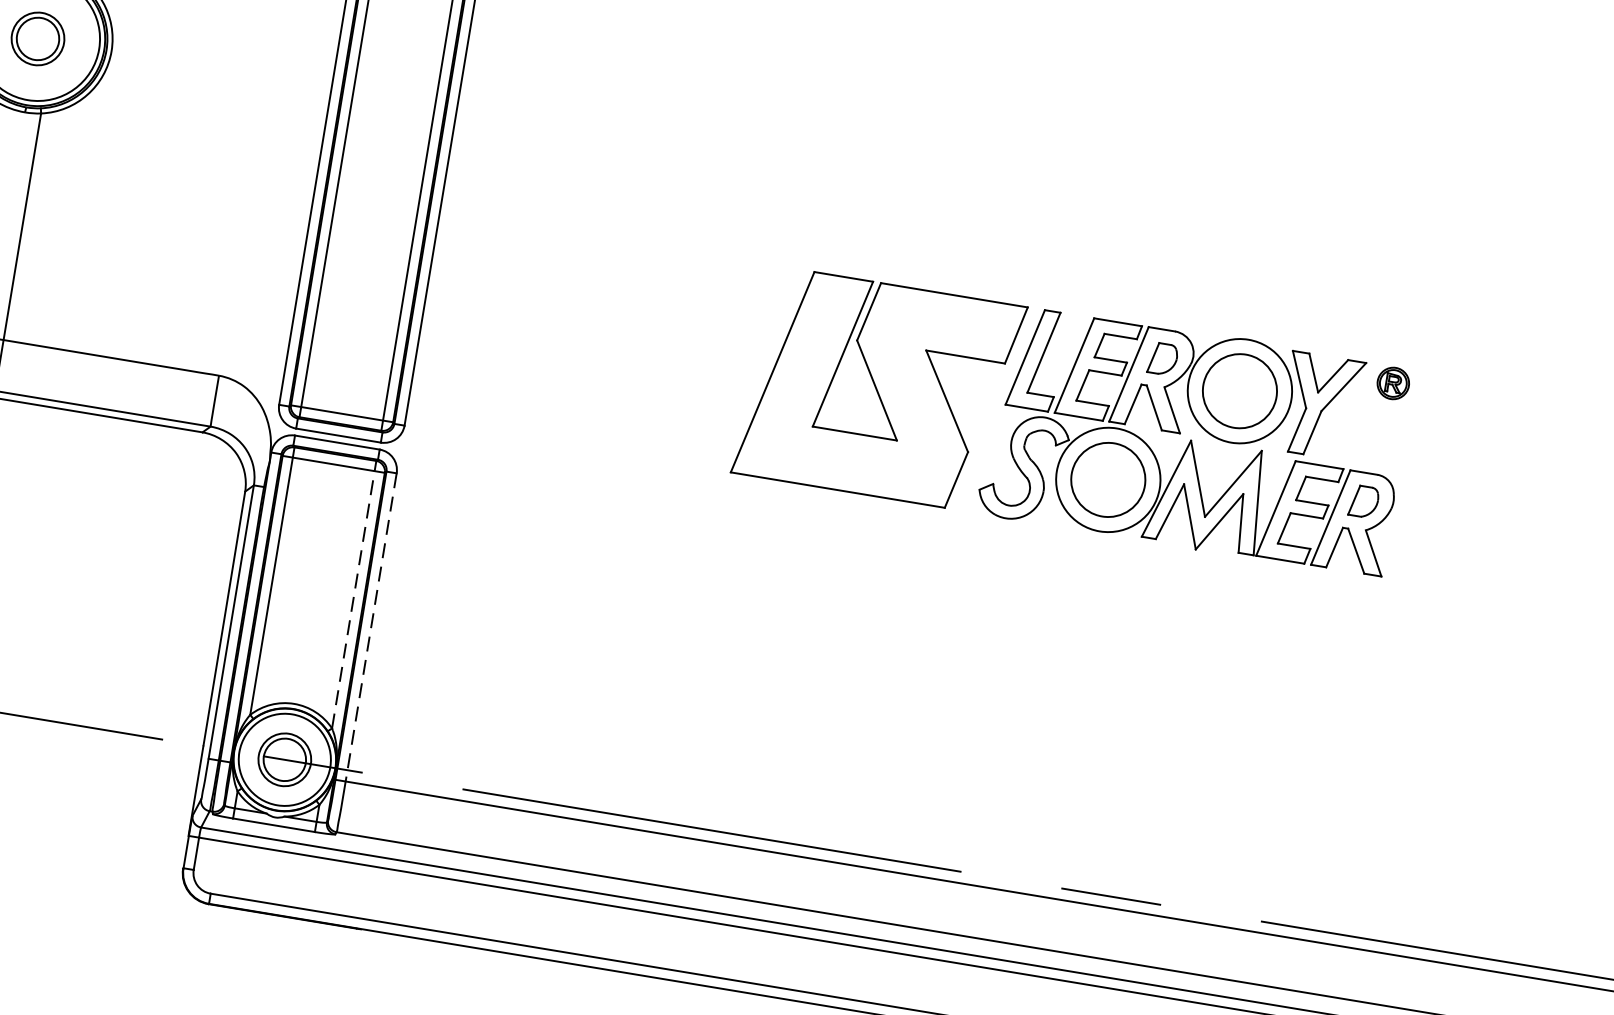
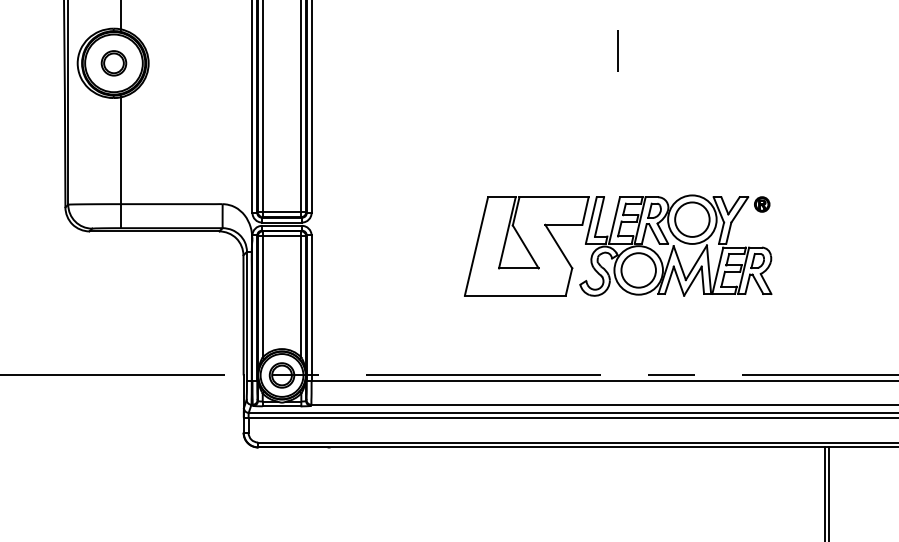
line: (1112, 188) -> (618, 50), added
part: (1074, 419) -> (618, 245), moved
line: (354, 592) -> (301, 293), dashed -> solid
line: (370, 628) -> (311, 308), dashed -> solid

